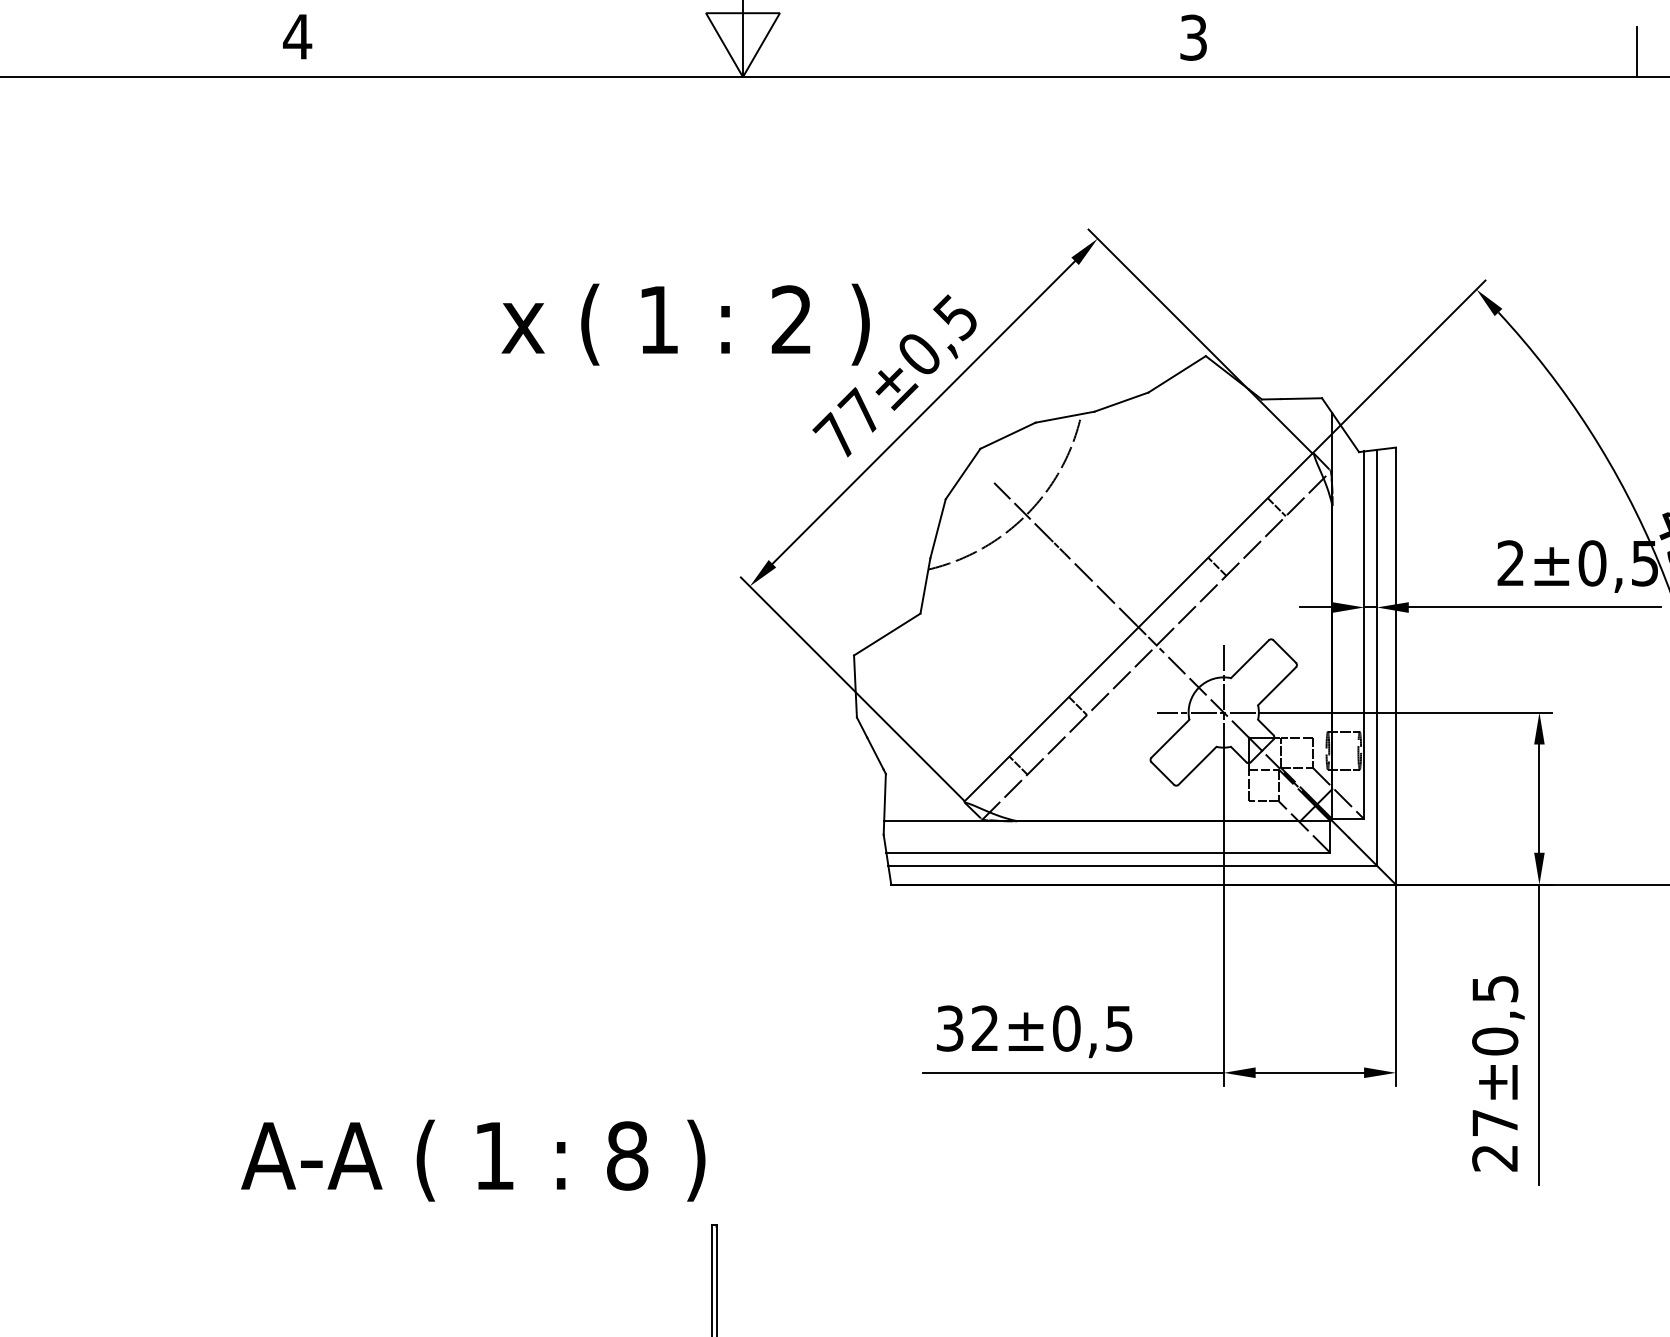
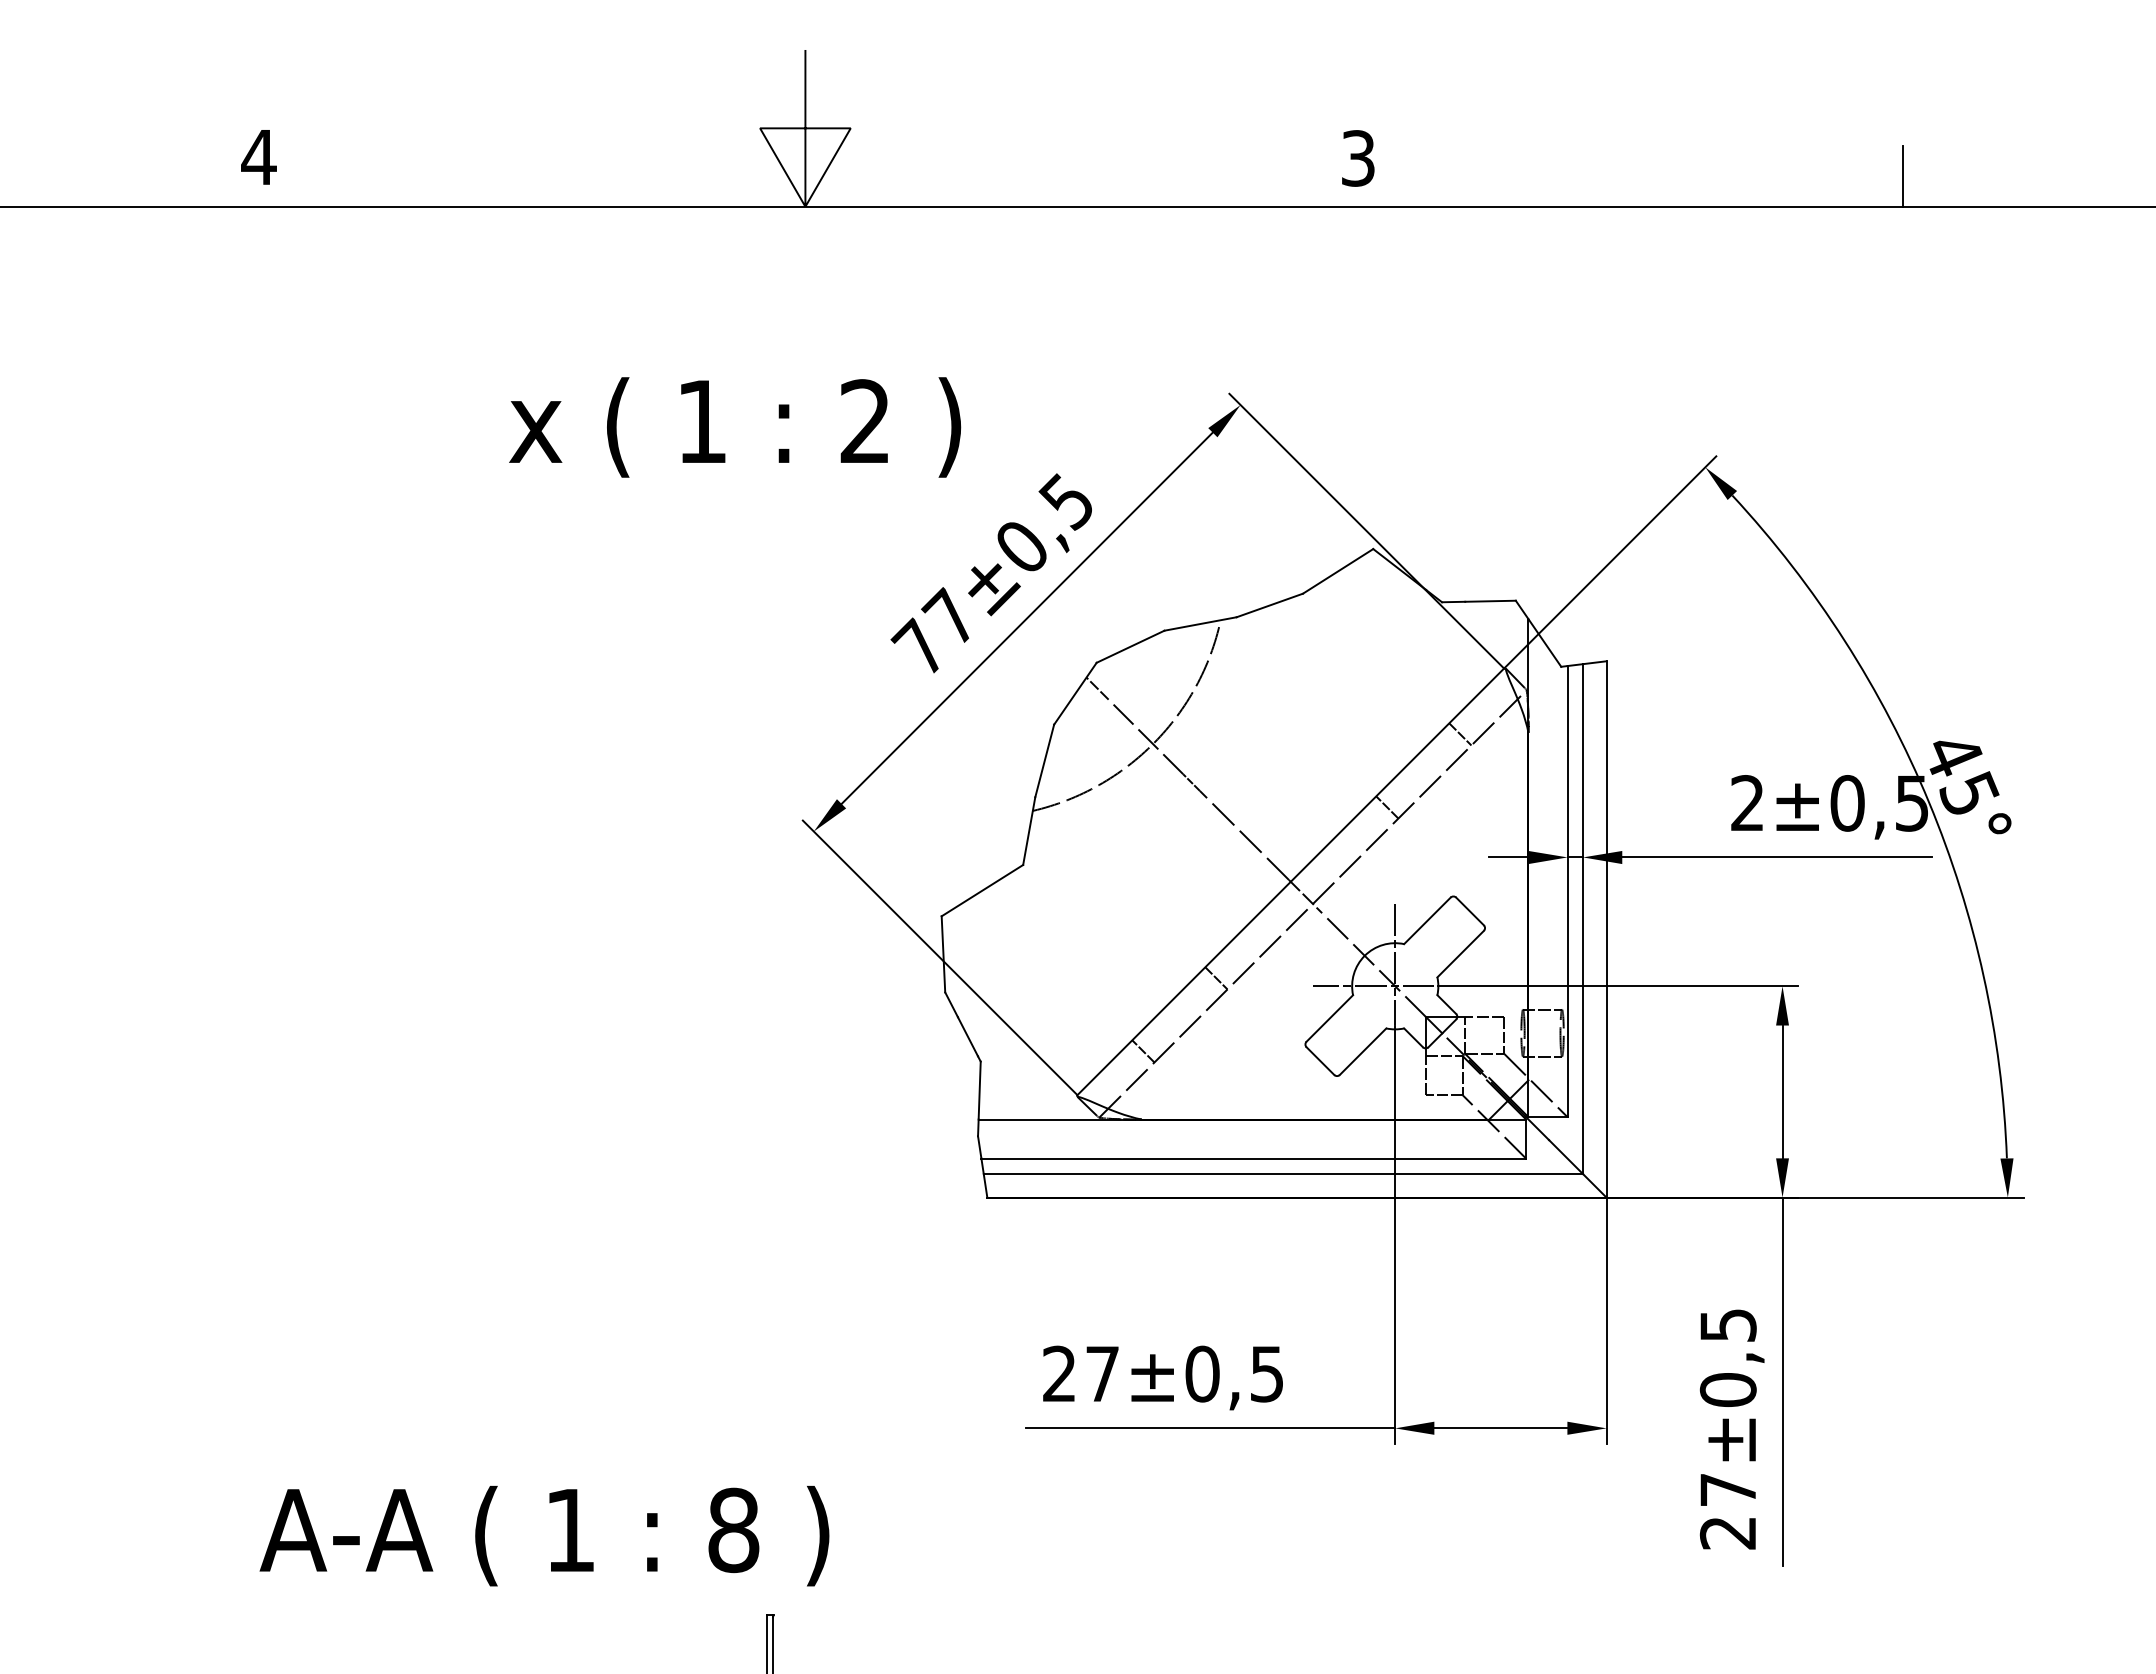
text: (685, 324) -> (735, 427), moved
line: (981, 469) -> (1097, 688), added
text: (967, 1028) -> (1080, 1373), 32 -> 27
text: (473, 1160) -> (544, 1536), moved

